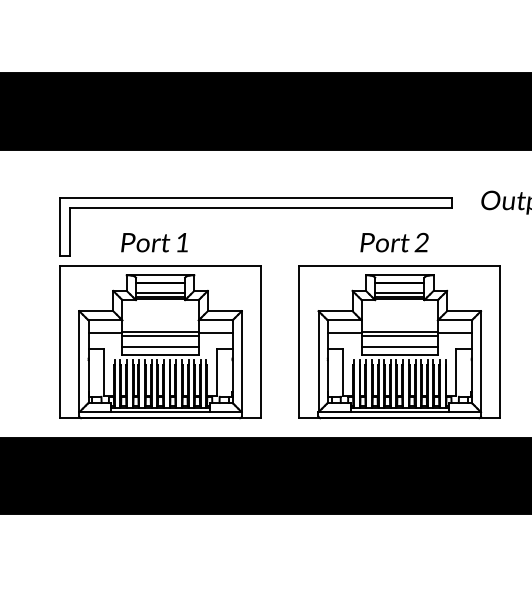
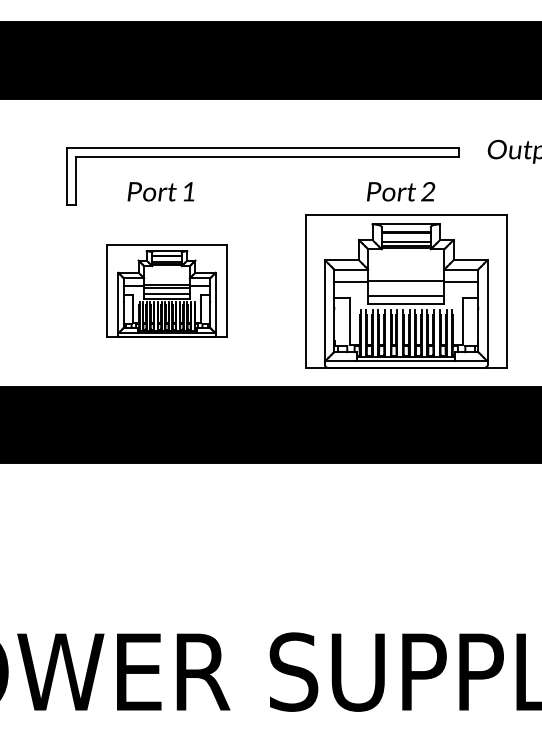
line: (400, 336) -> (406, 285), removed
part: (160, 342) -> (166, 291), size x0.6

